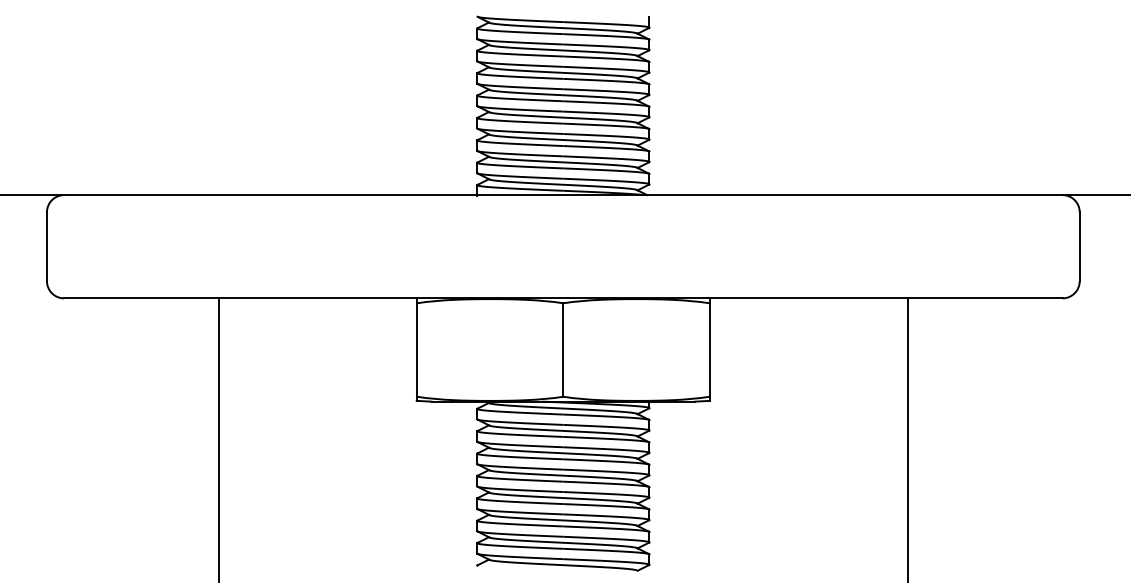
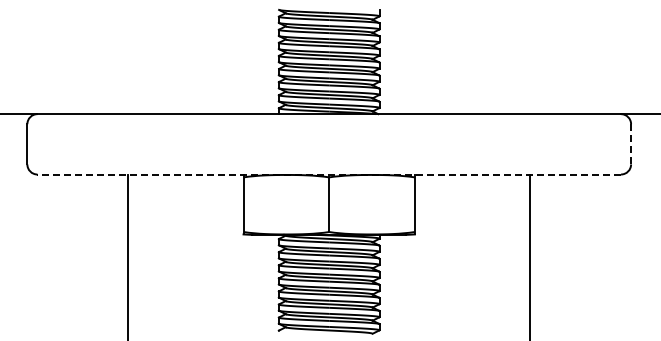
line: (1080, 247) -> (631, 144), solid -> dashed
line: (563, 298) -> (329, 174), solid -> dashed

